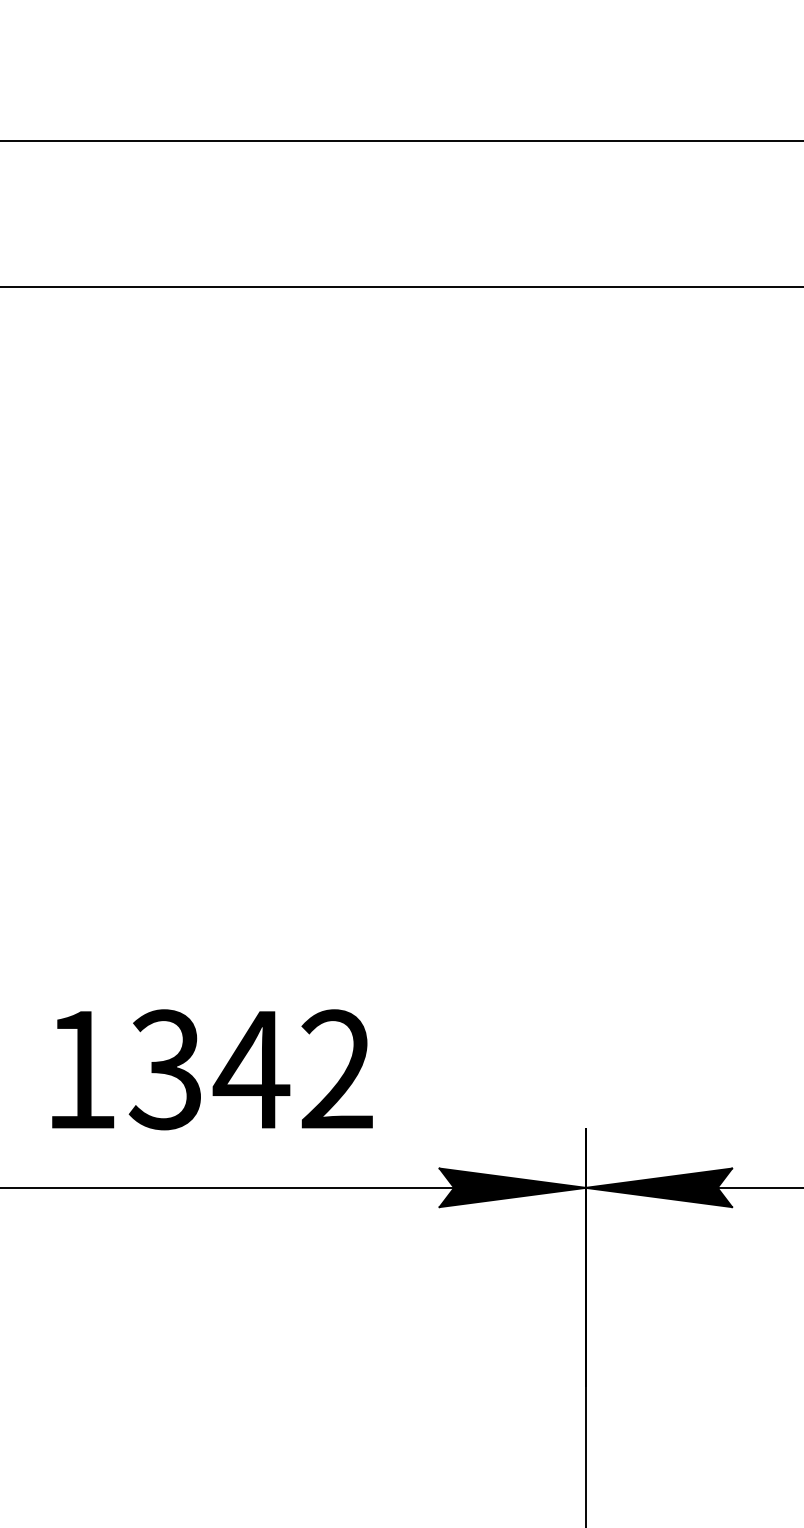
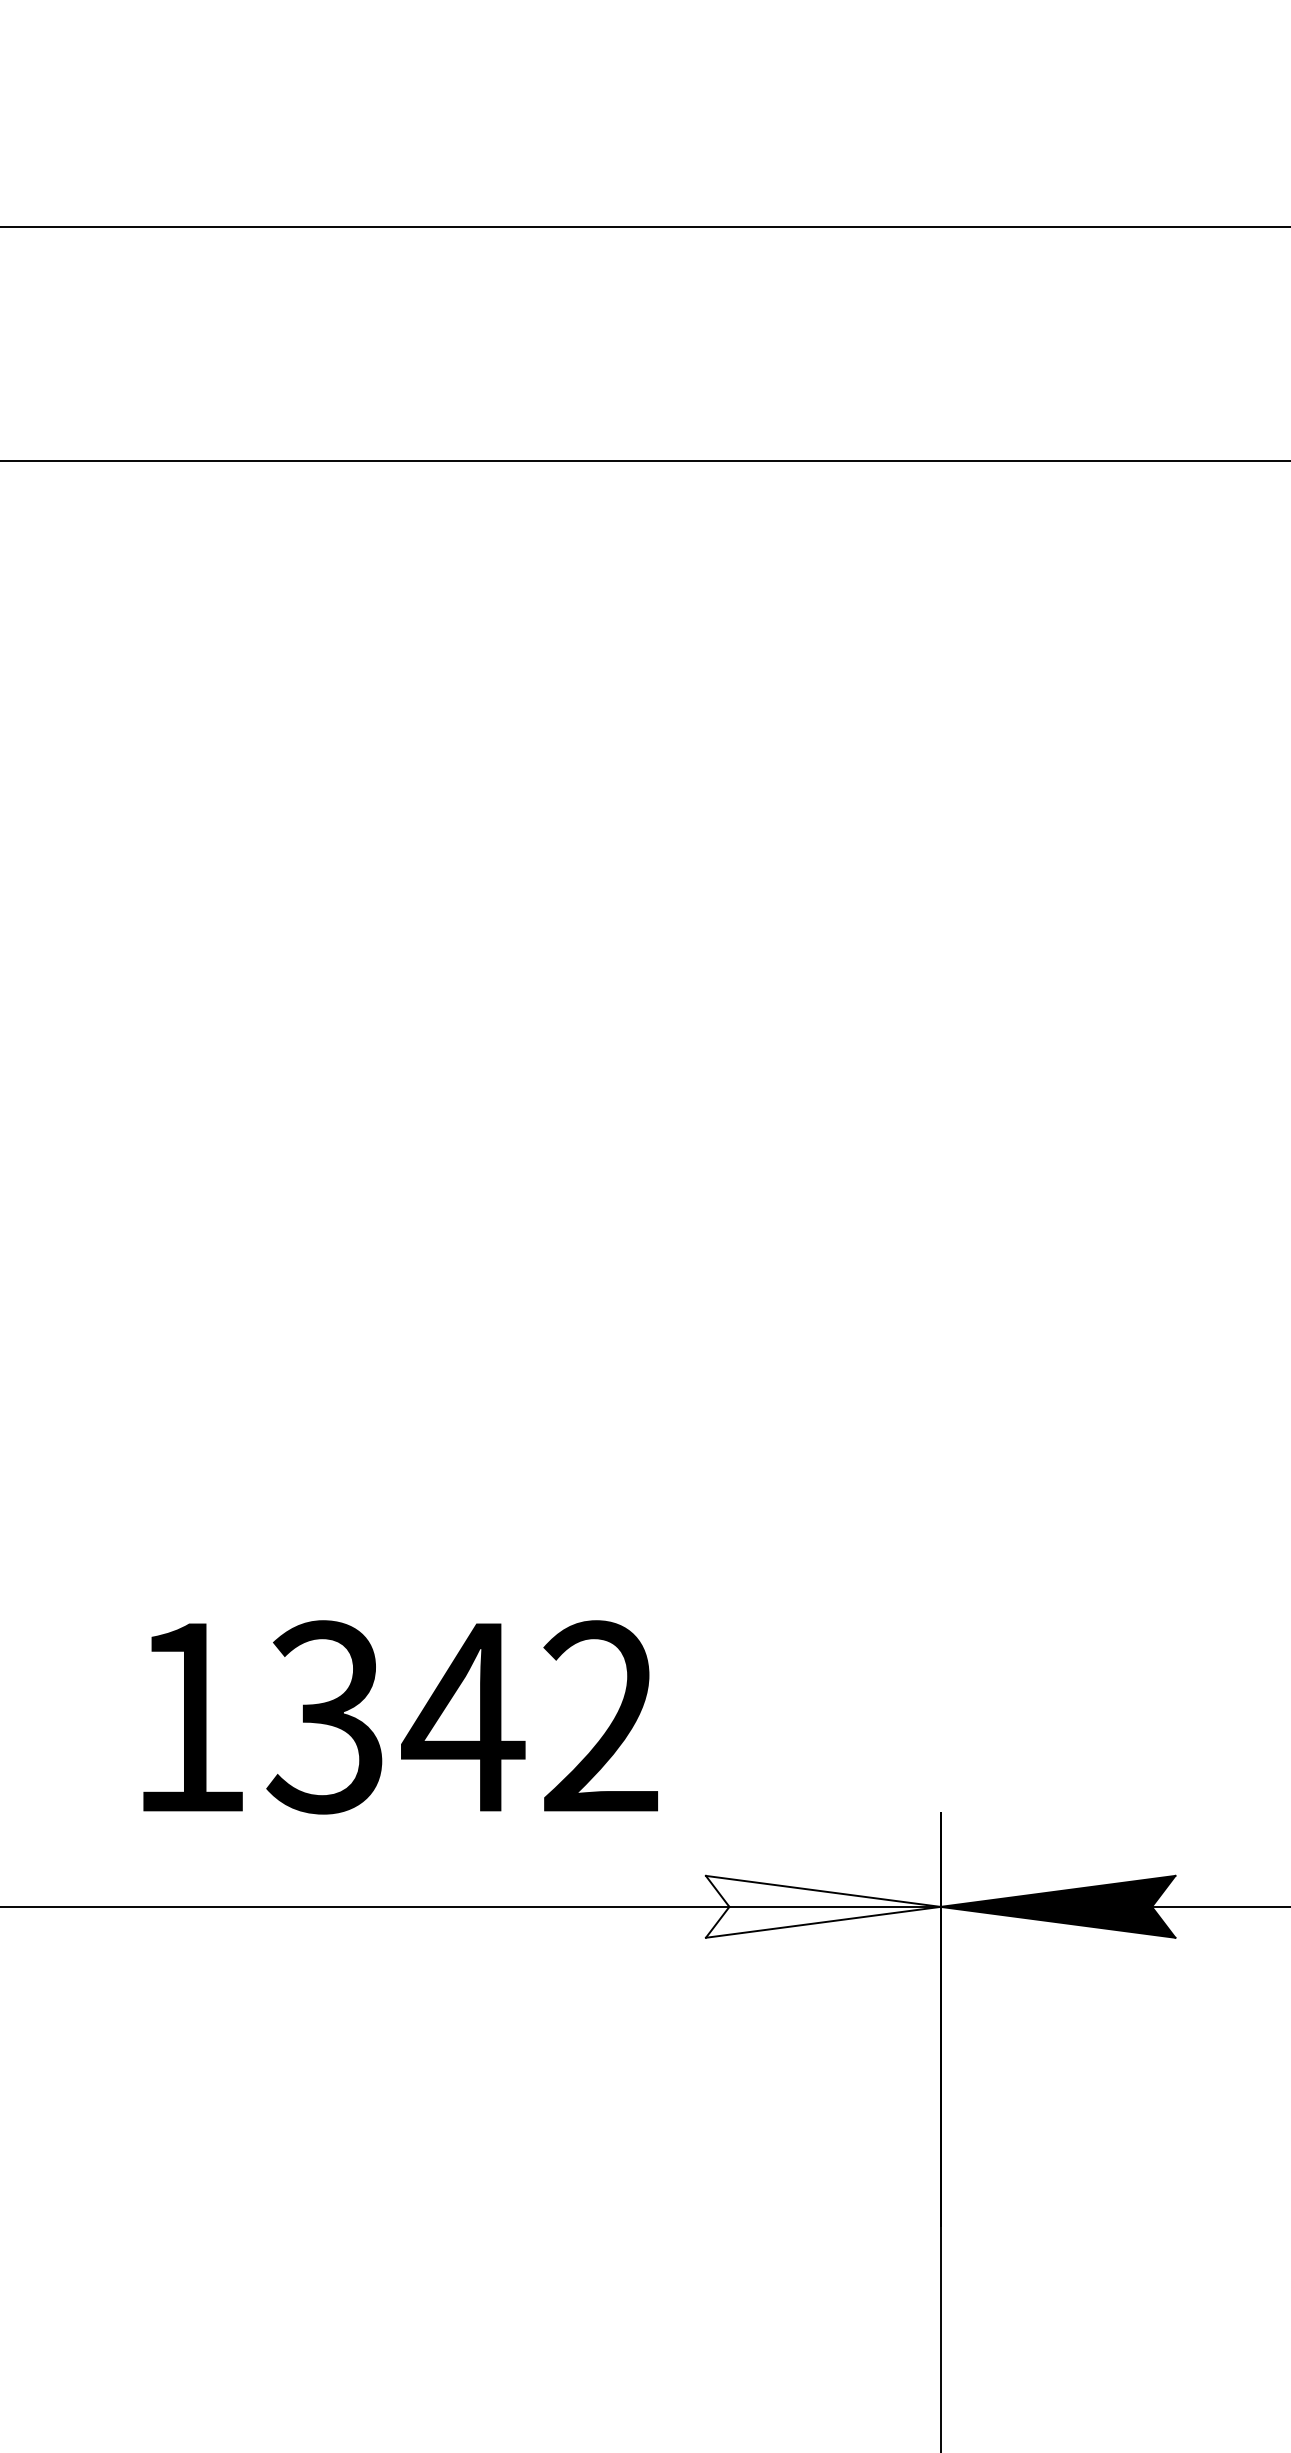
text: (212, 1069) -> (400, 1716), moved
fill: (512, 1187) -> (822, 1906), removed

